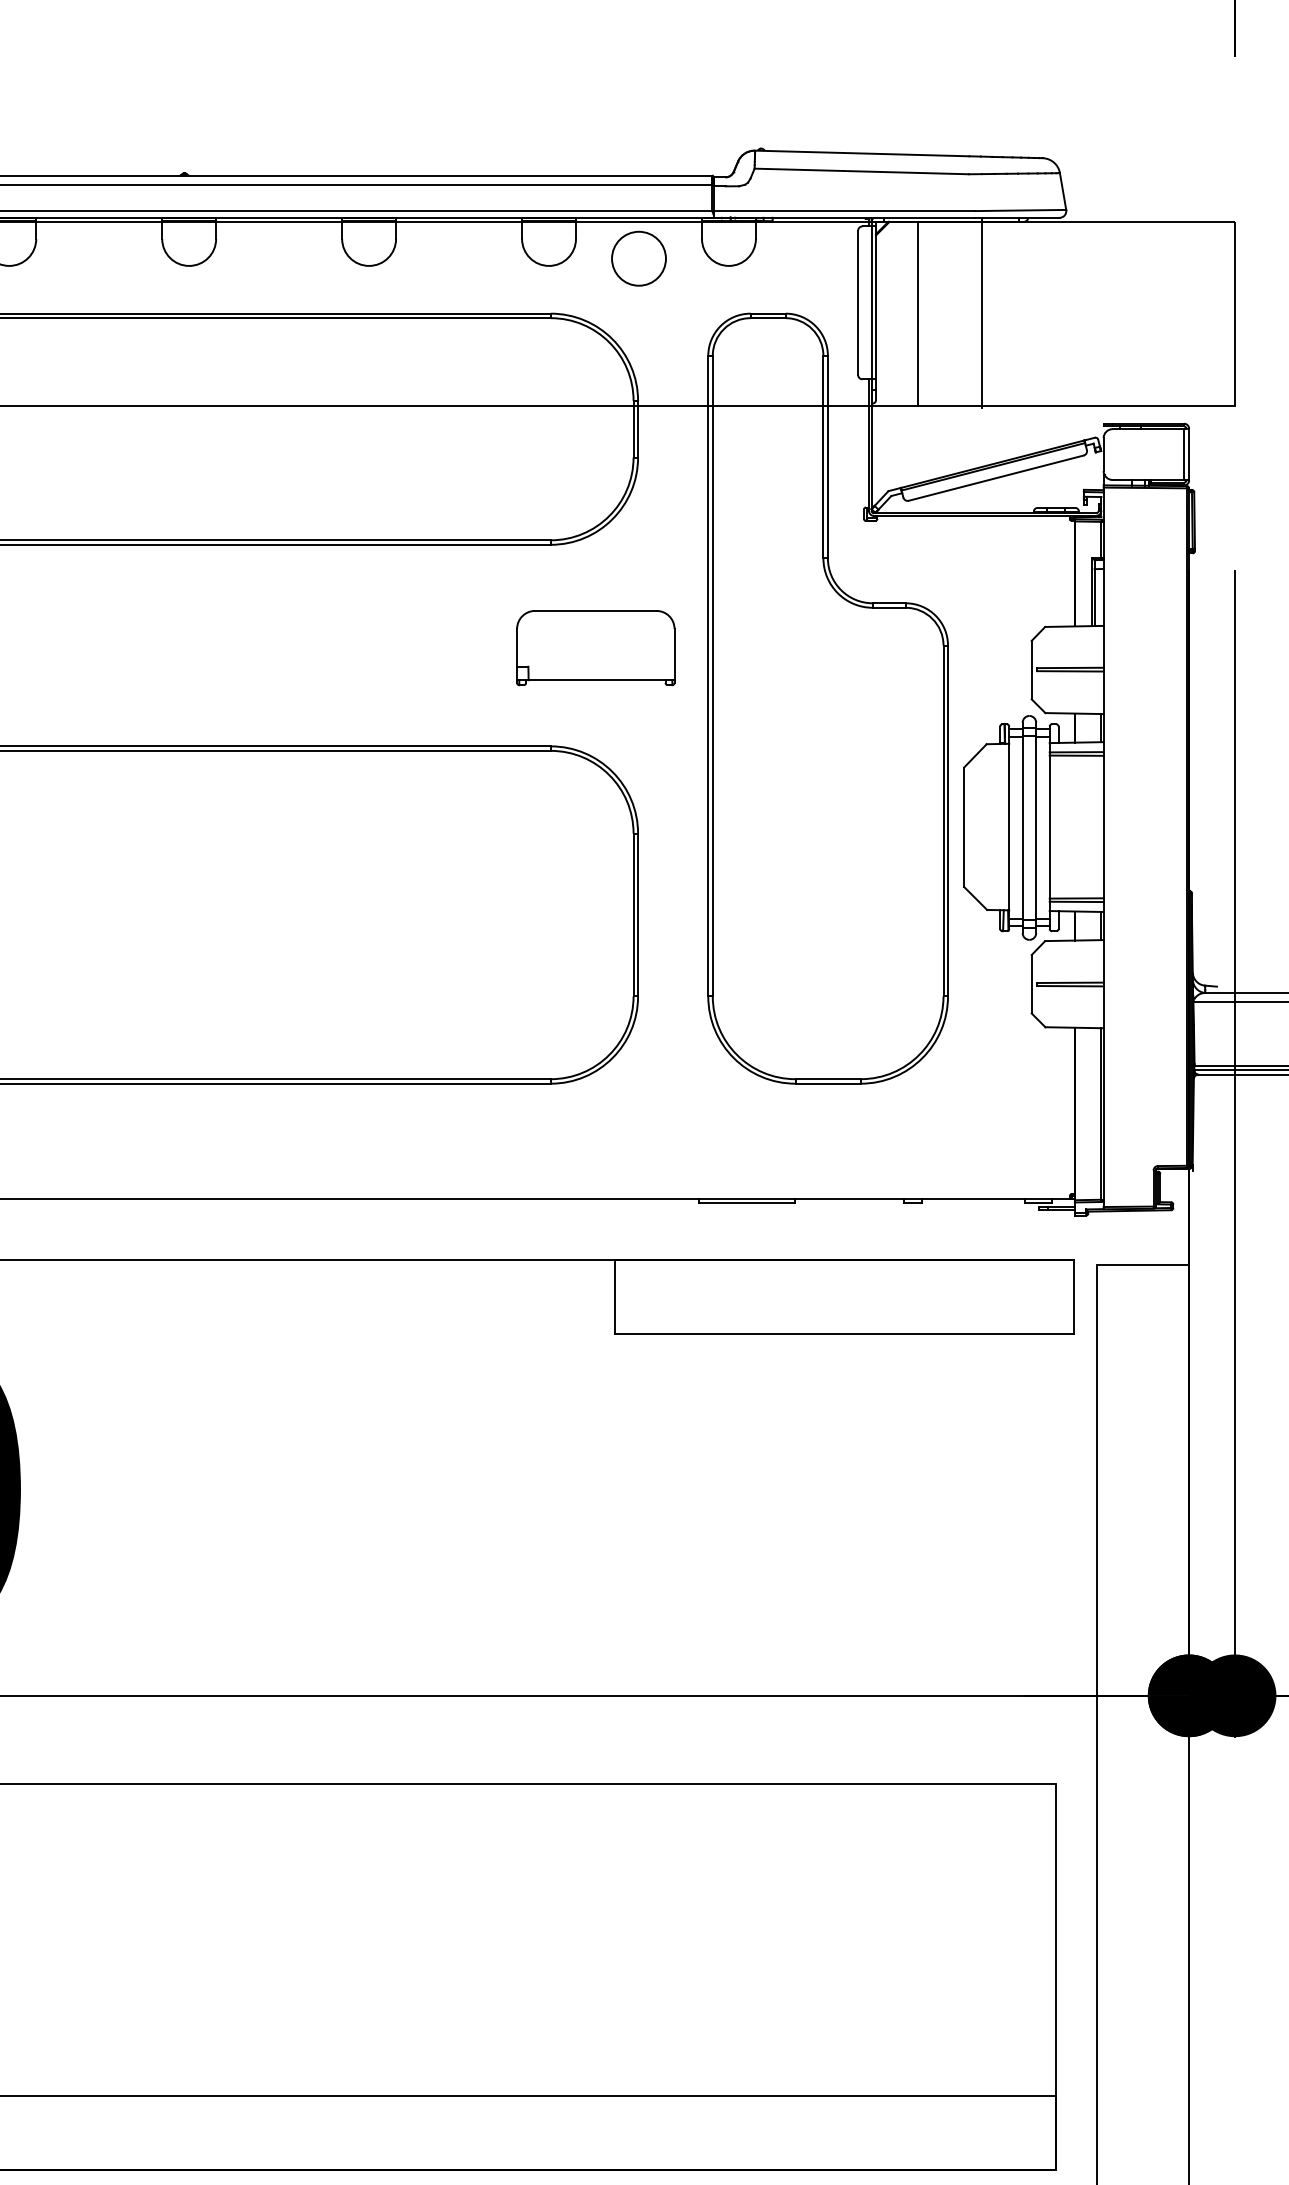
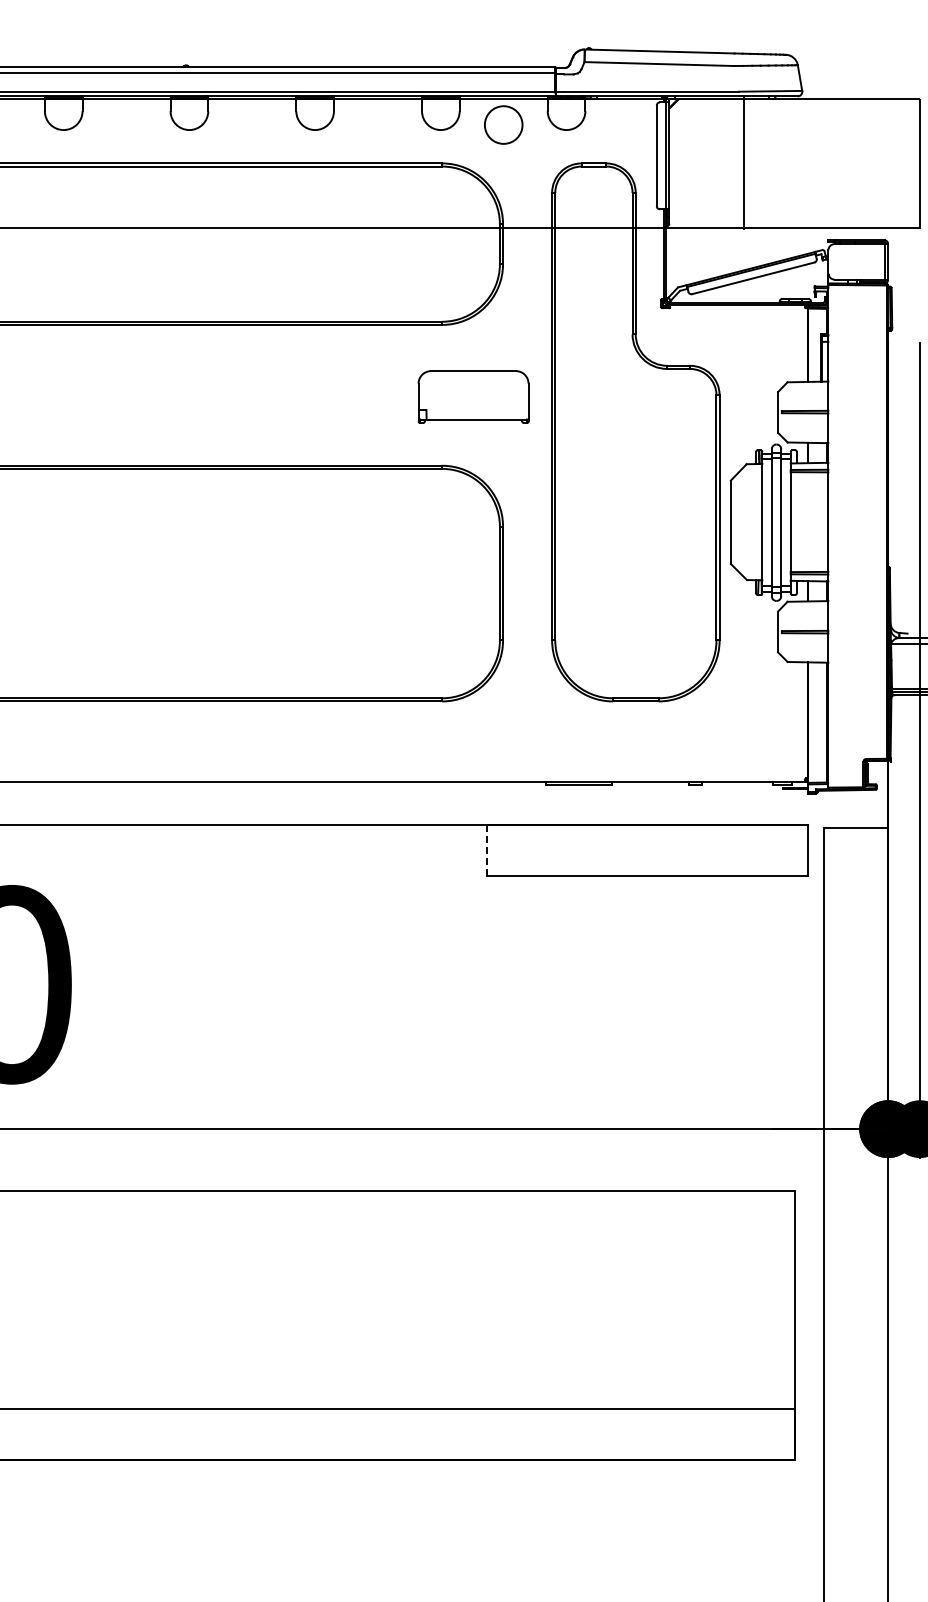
line: (917, 313) -> (698, 163), removed
line: (614, 1297) -> (486, 850), solid -> dashed

